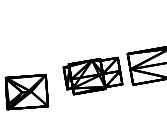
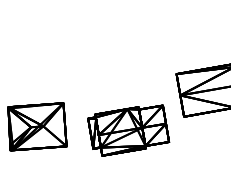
part: (92, 75) -> (128, 130), moved

